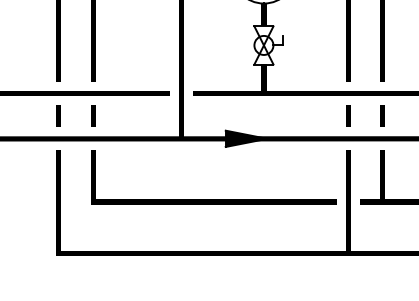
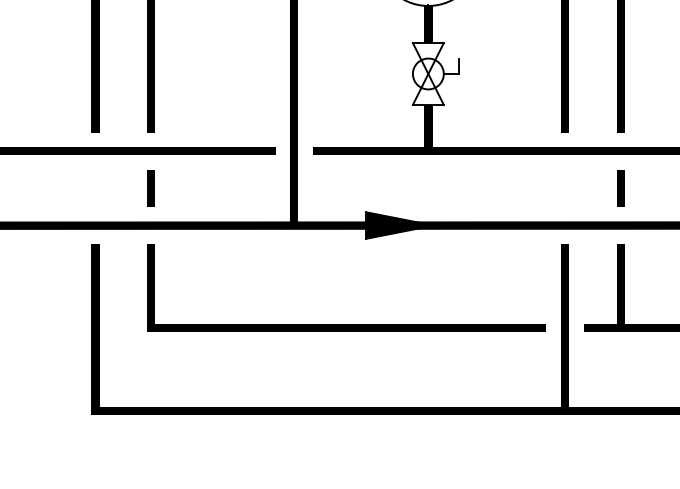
line: (58, 115) -> (94, 187), removed
line: (348, 115) -> (565, 187), removed

